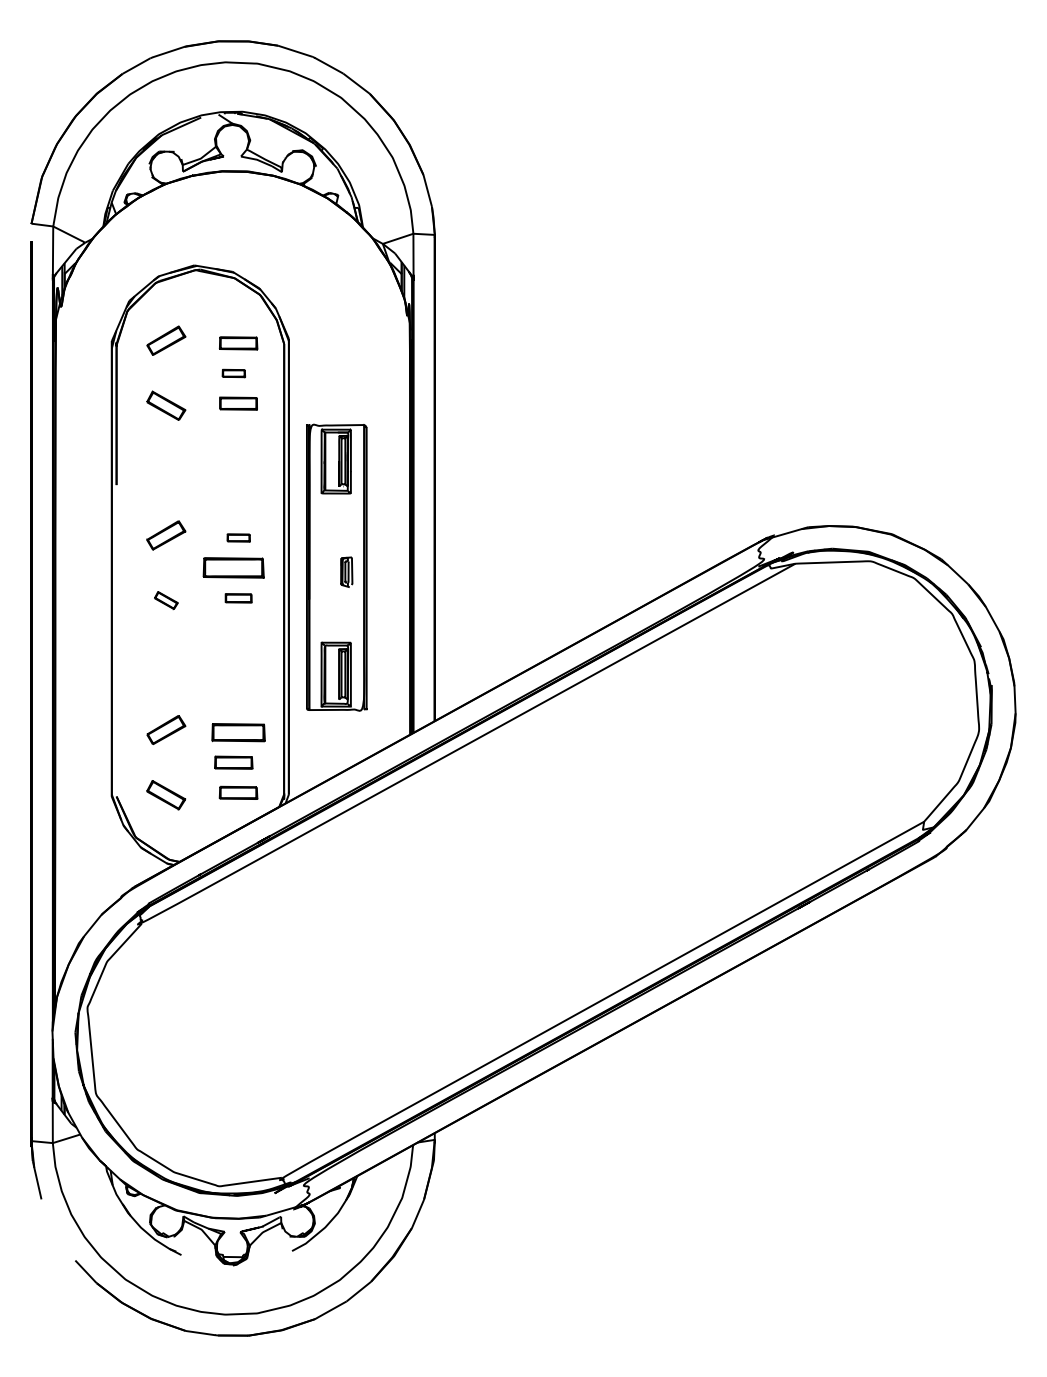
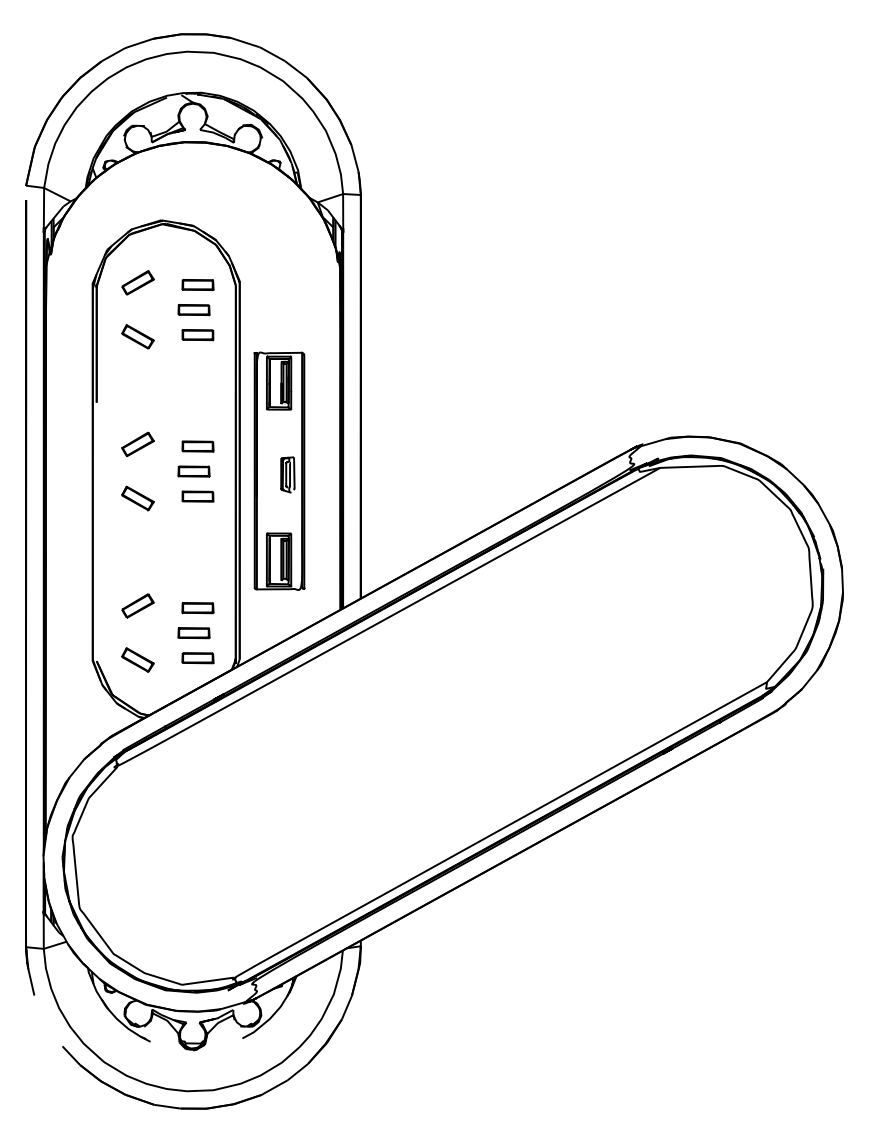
part: (233, 373) -> (193, 310), size x1.67
part: (238, 537) -> (197, 446), size x1.67
part: (233, 568) -> (193, 471), size x0.62
part: (346, 572) -> (287, 475), size x1.43
part: (238, 598) -> (197, 496), size x1.43
part: (166, 600) -> (138, 498), size x1.67
part: (238, 732) -> (197, 608), size x0.71

